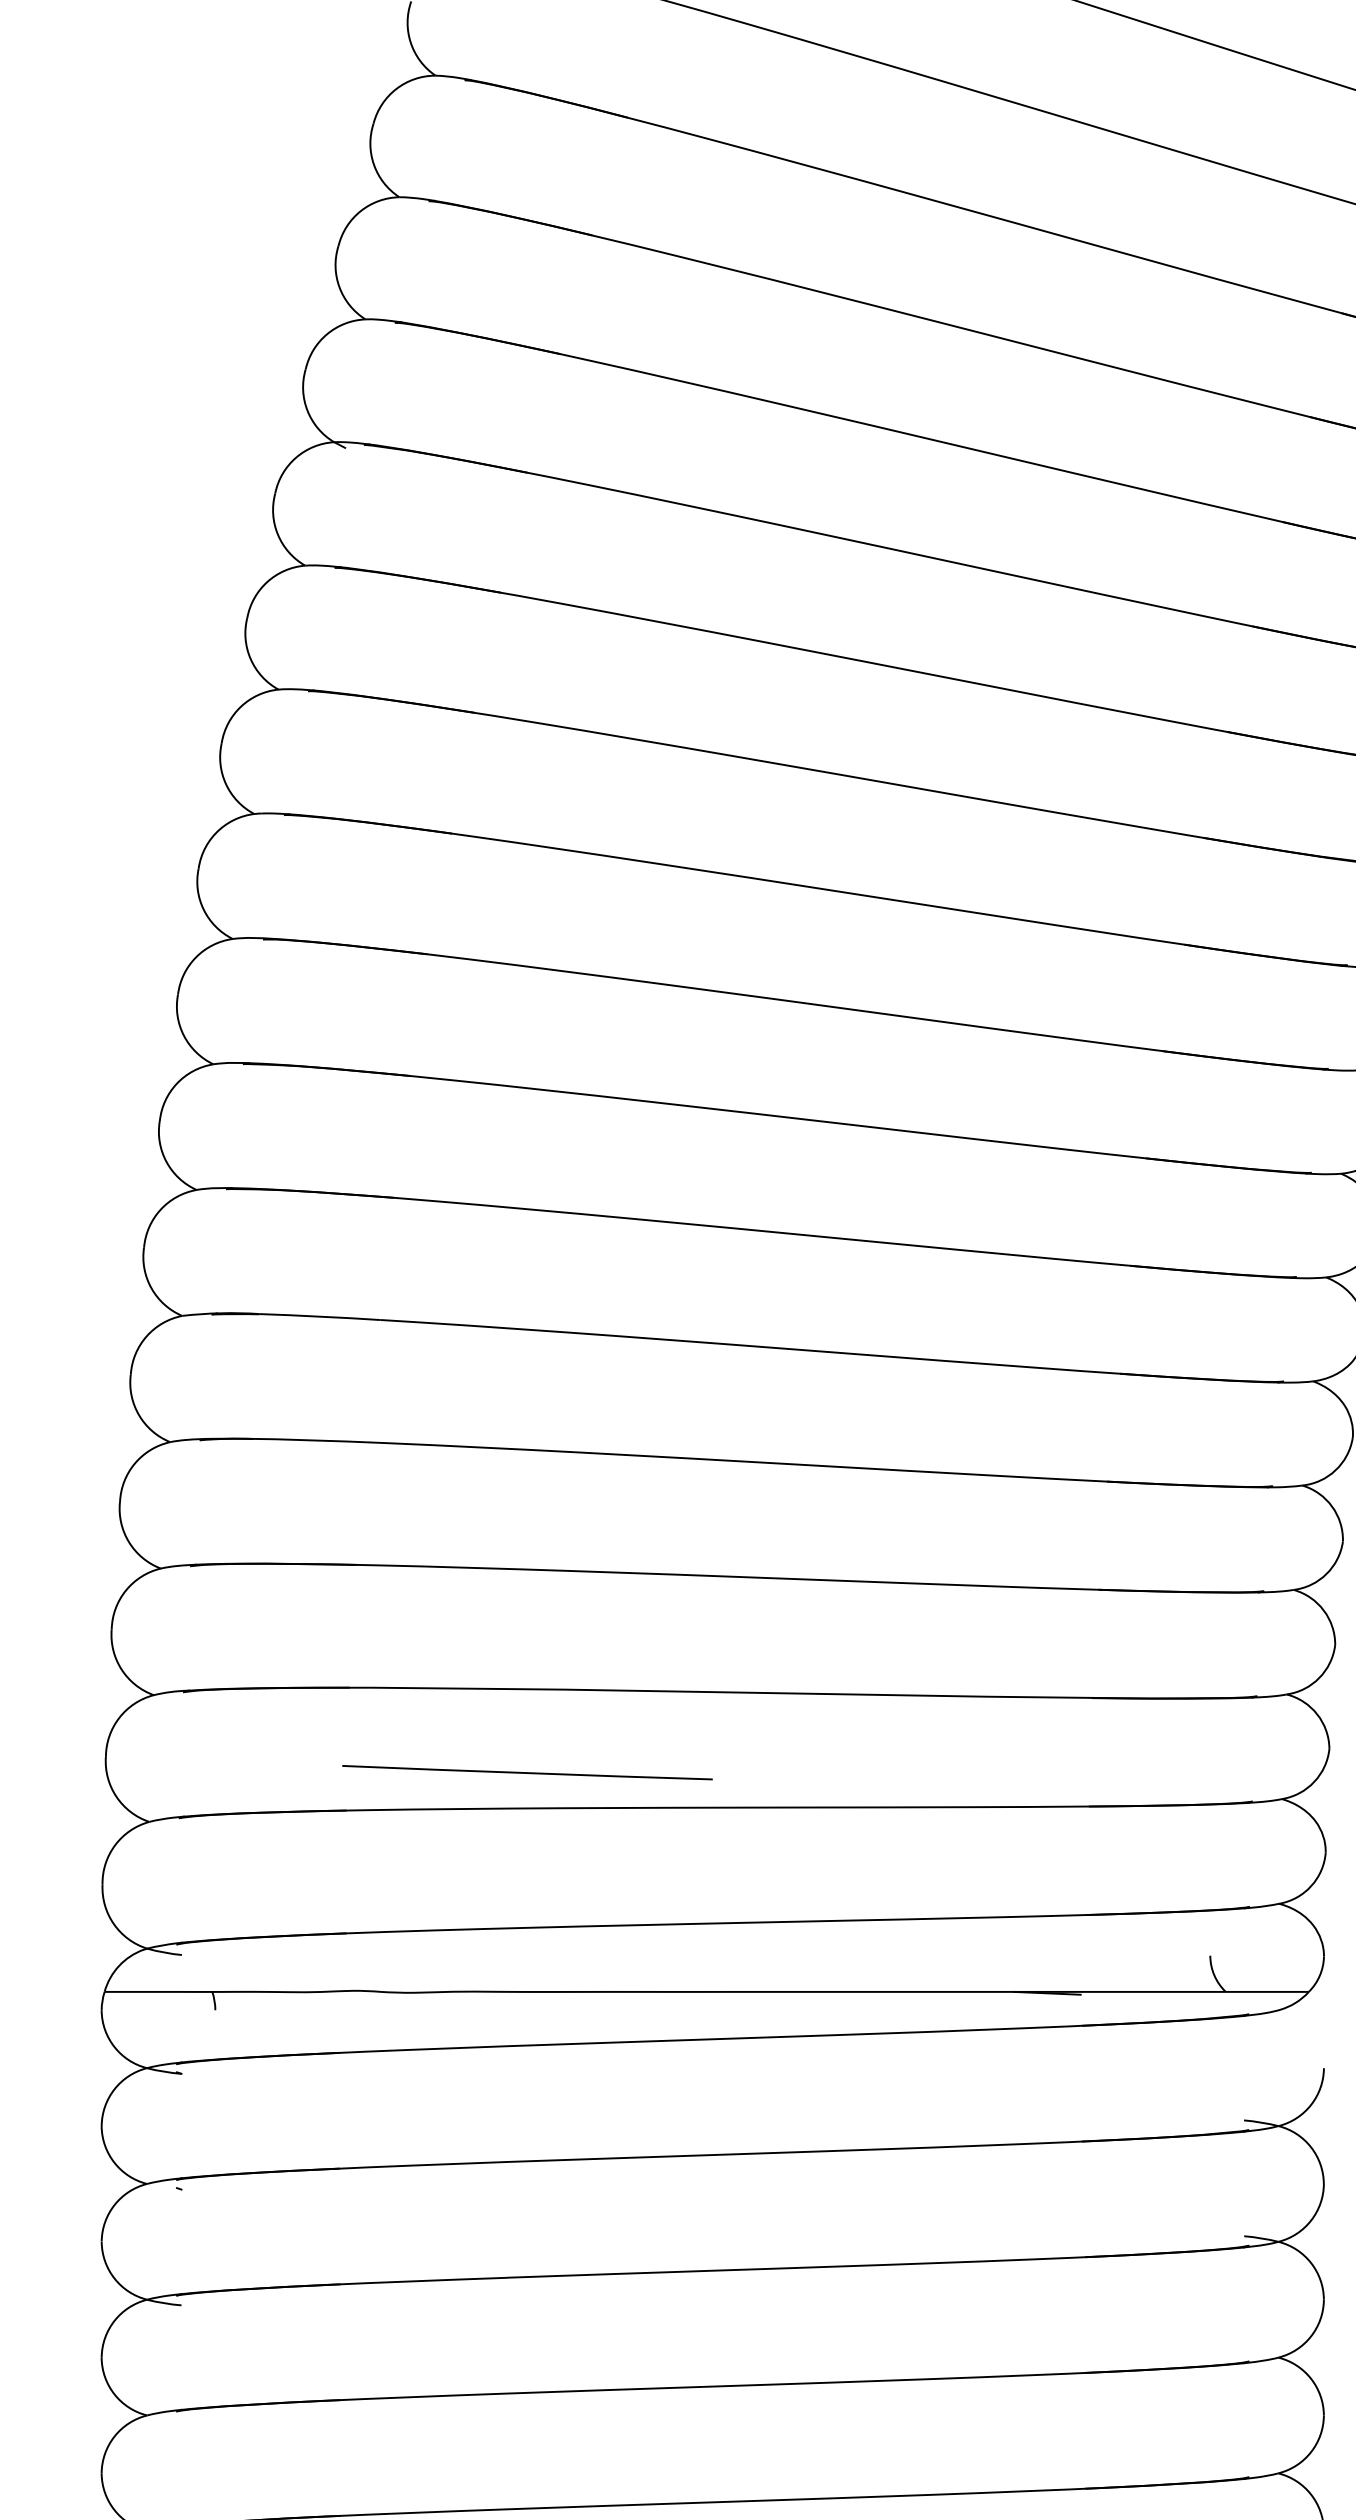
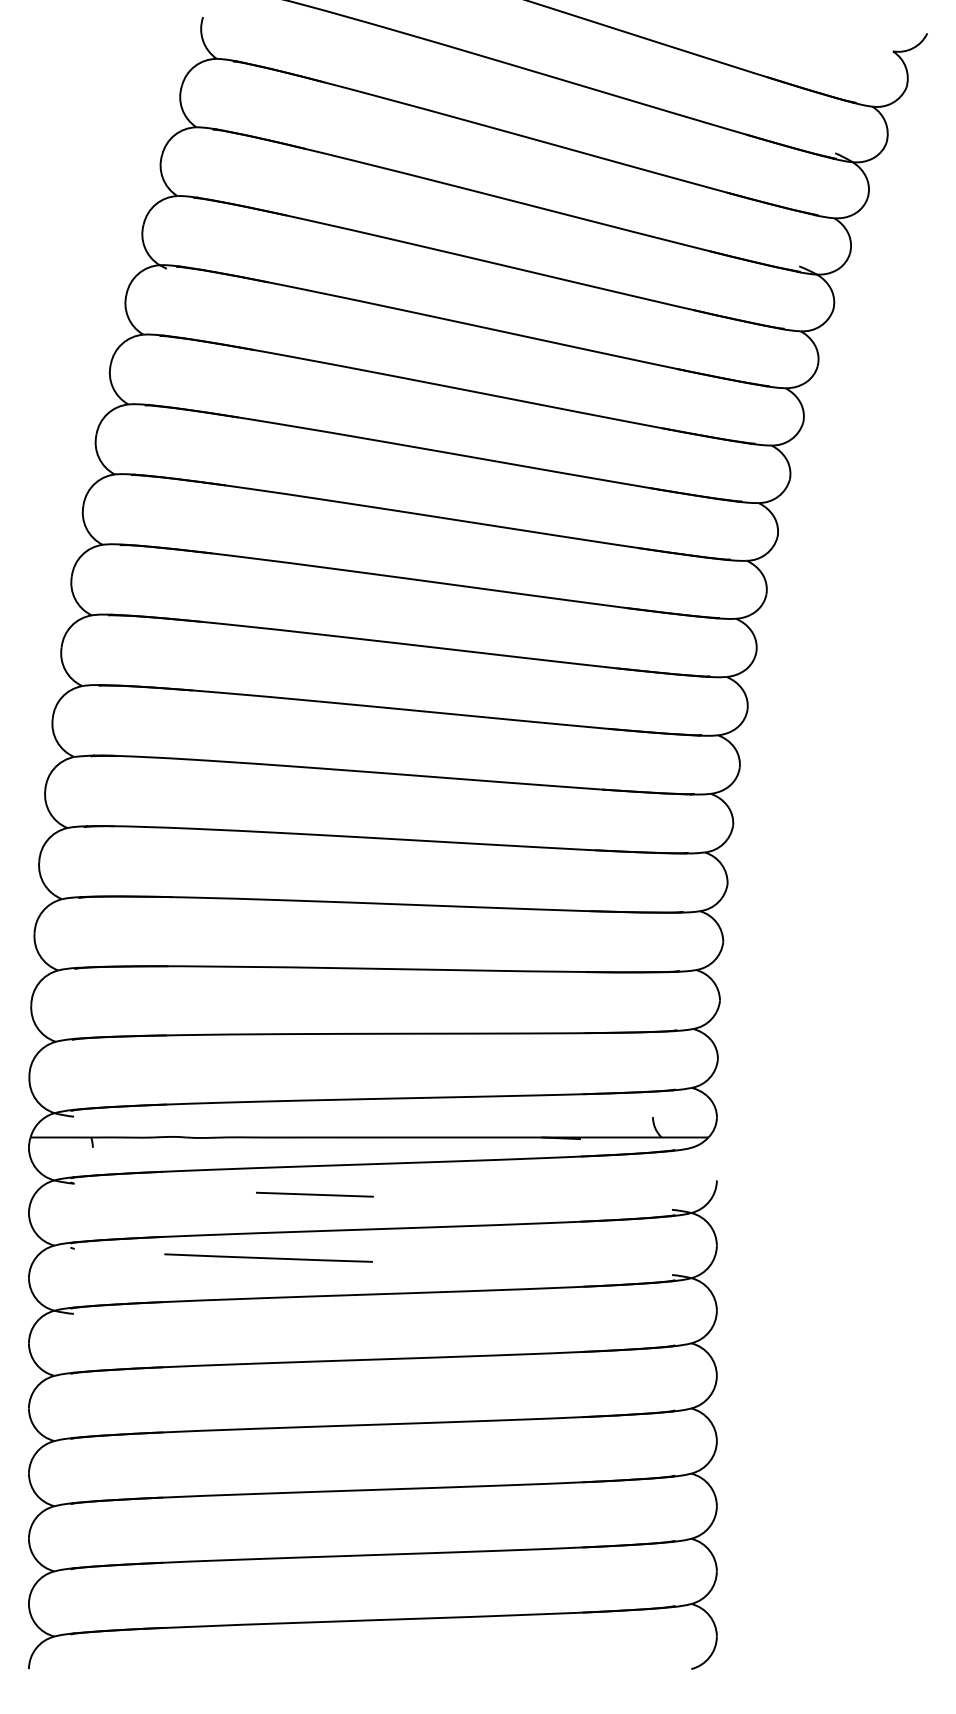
line: (527, 1771) -> (268, 1257), moved
line: (608, 2093) -> (314, 1194), added

